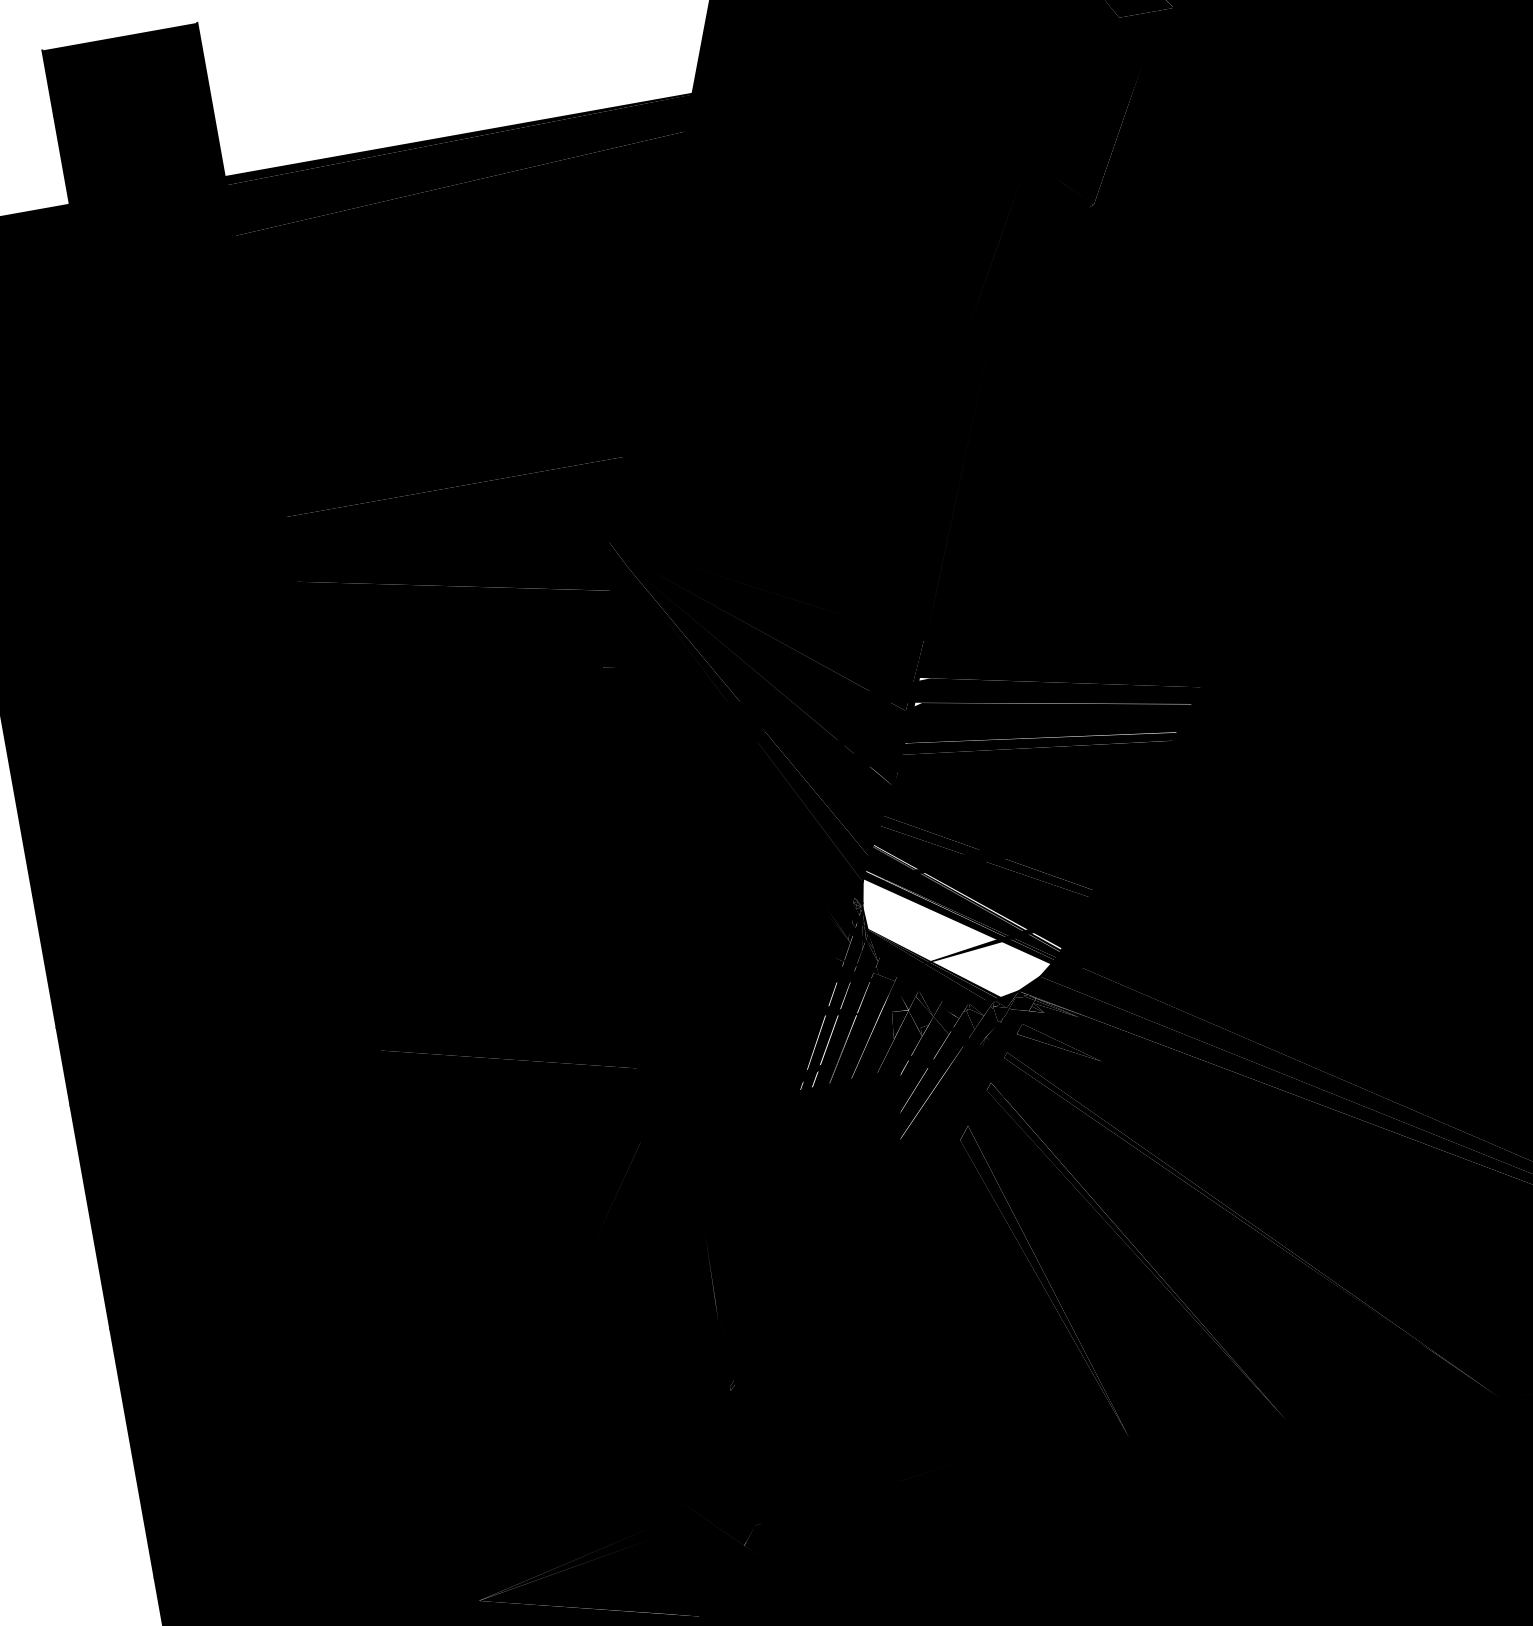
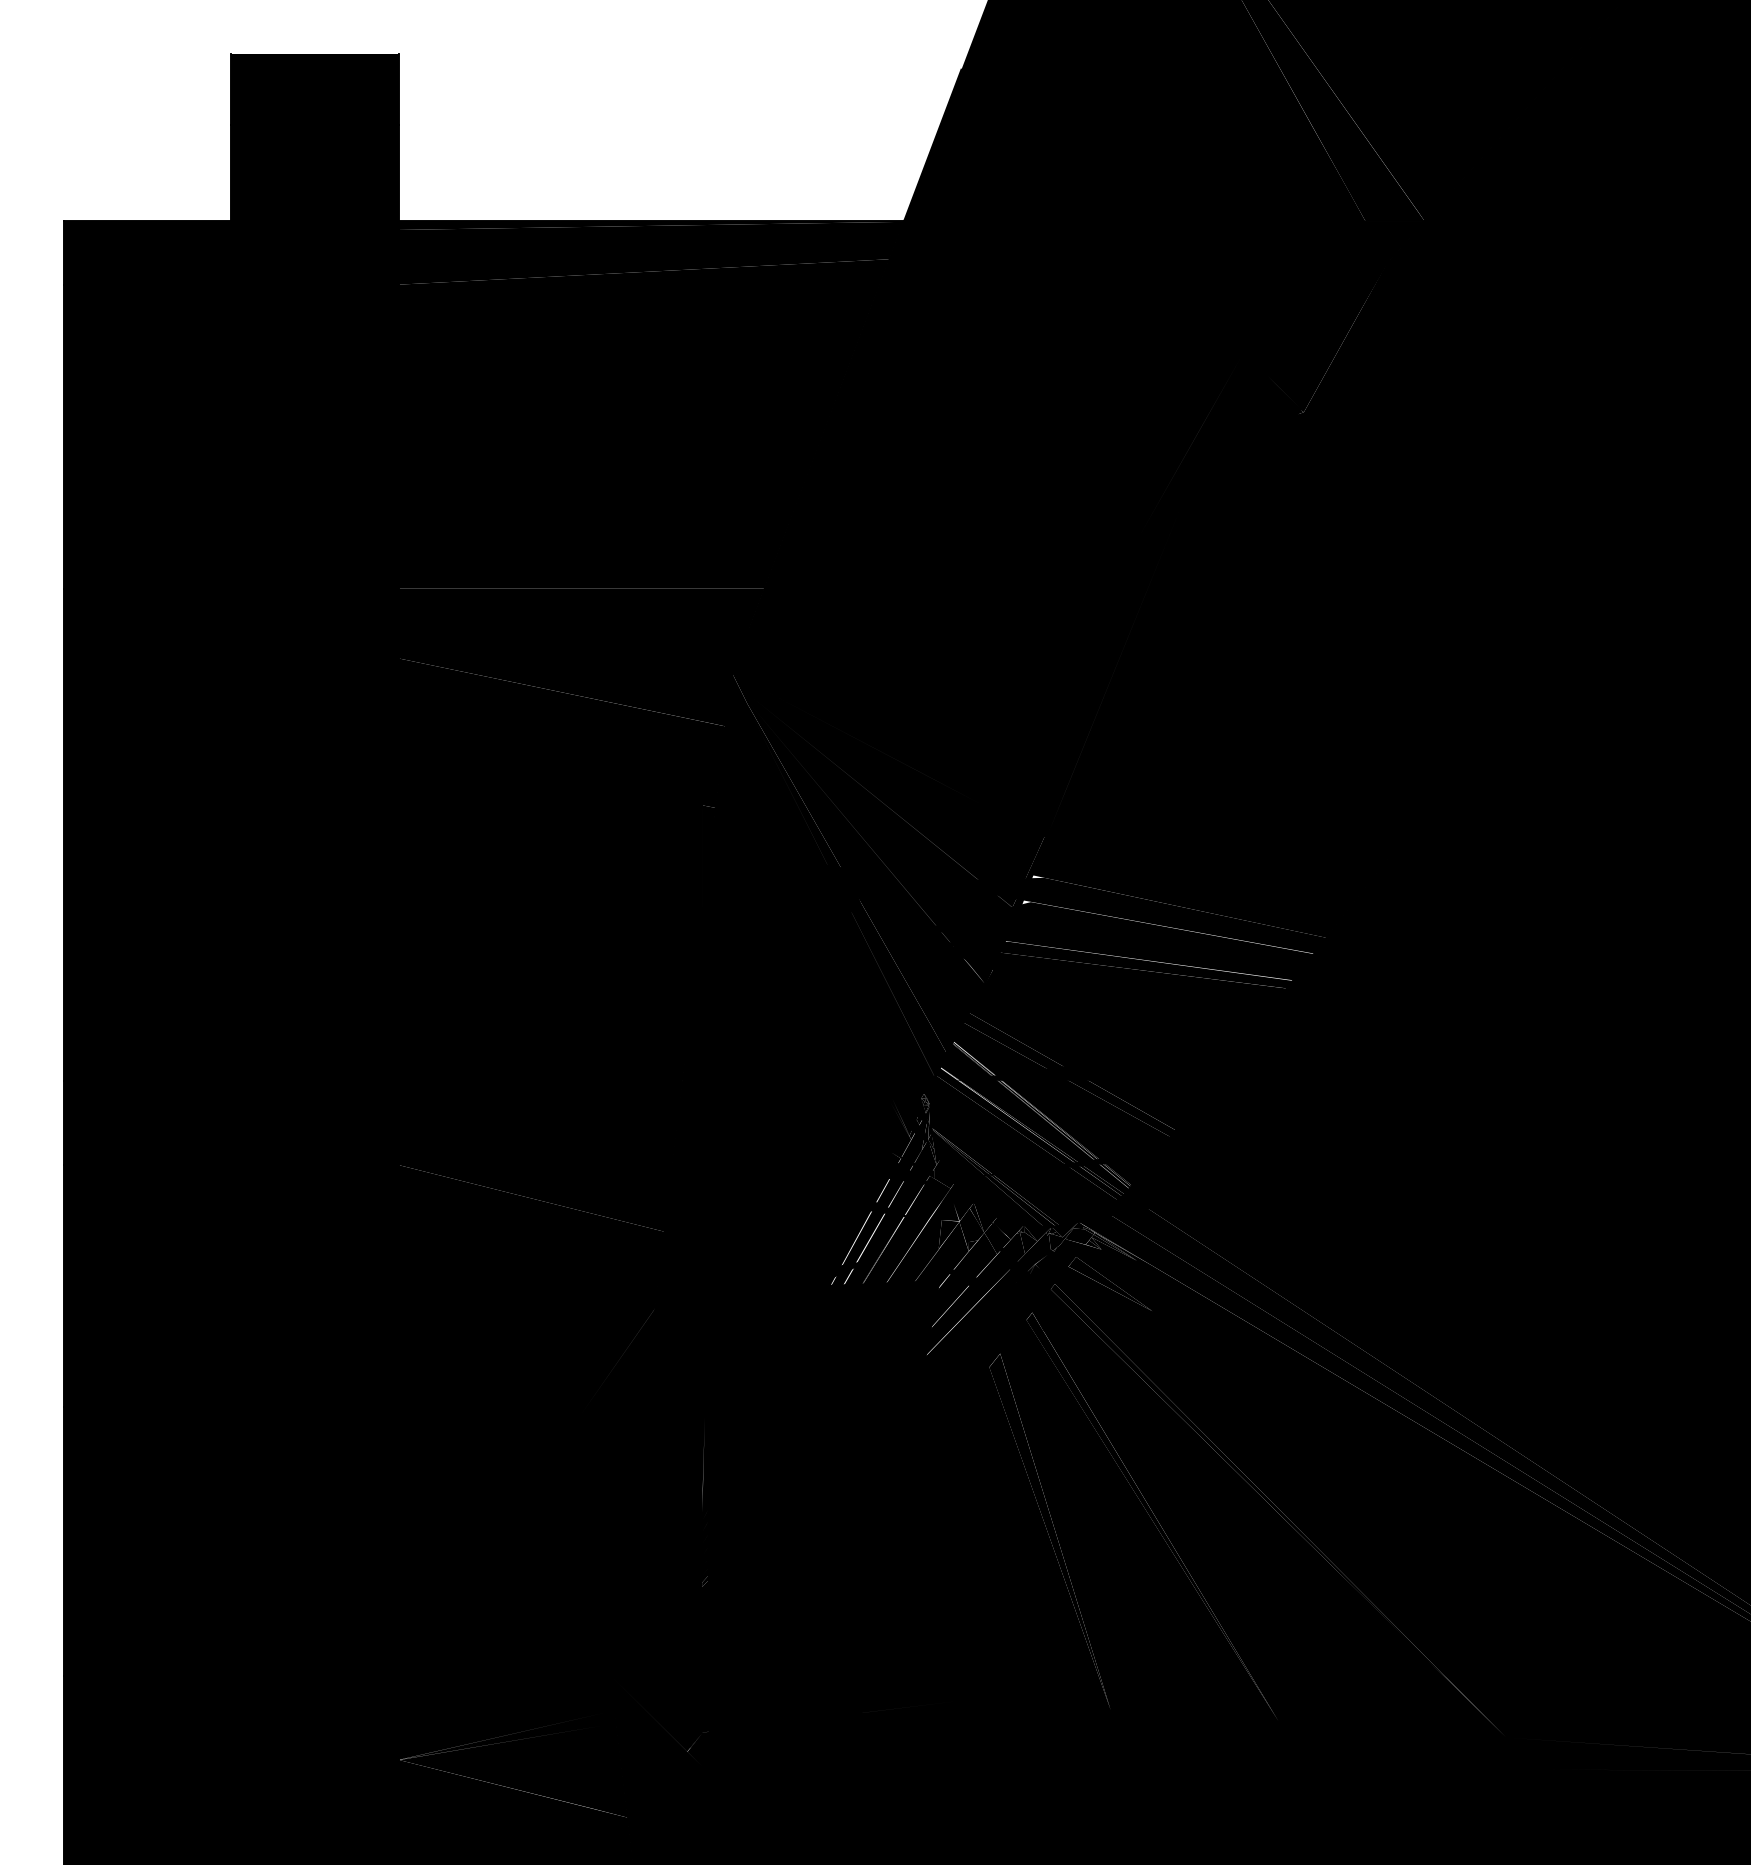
fill: (982, 904) -> (1056, 1124), added
fill: (963, 931) -> (1031, 1149), added

